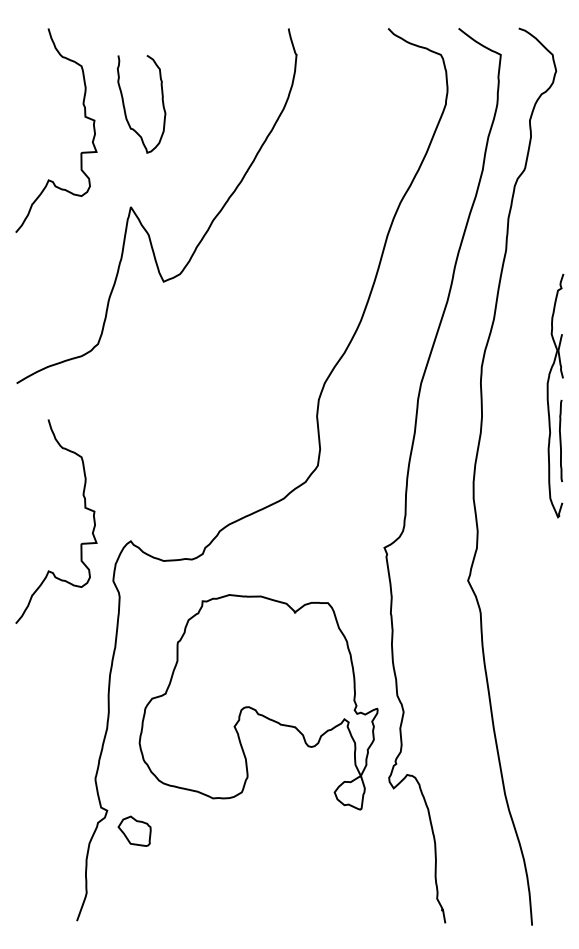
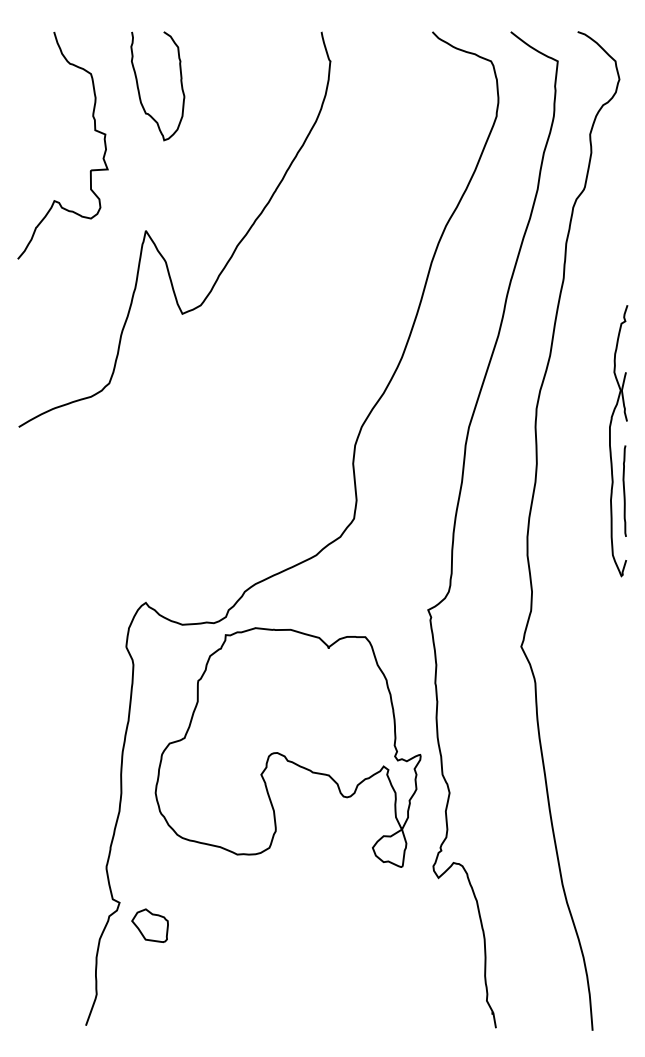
curve: (125, 107) -> (139, 89), moved
curve: (84, 508) -> (94, 566), removed
part: (258, 702) -> (287, 747), moved

